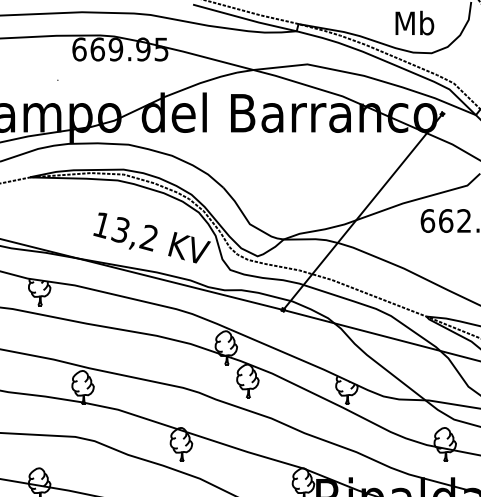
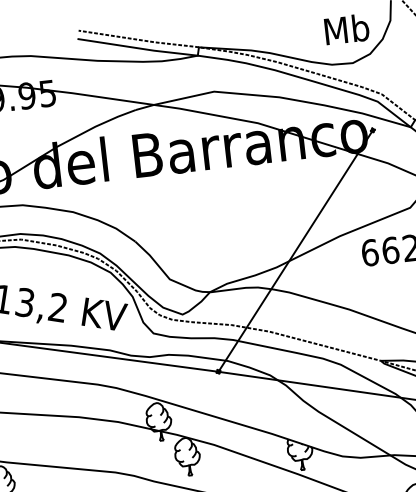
text: (414, 22) -> (346, 28), moved

